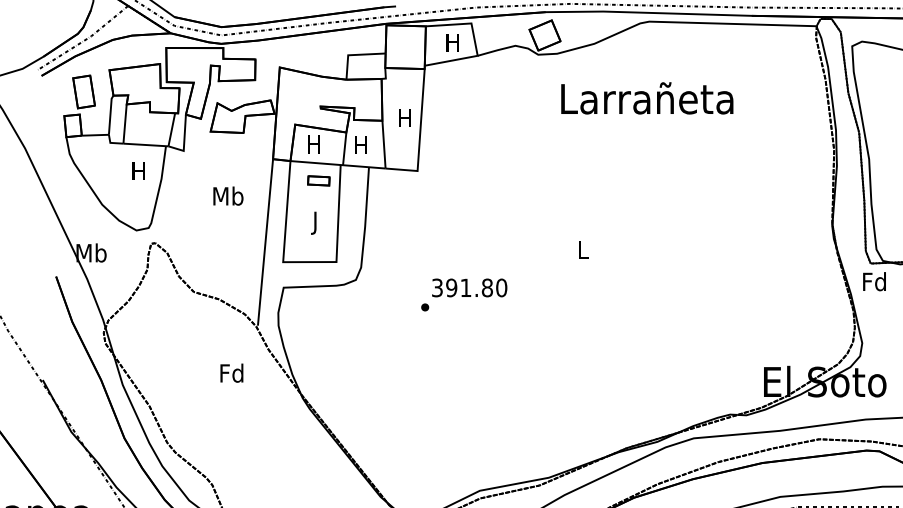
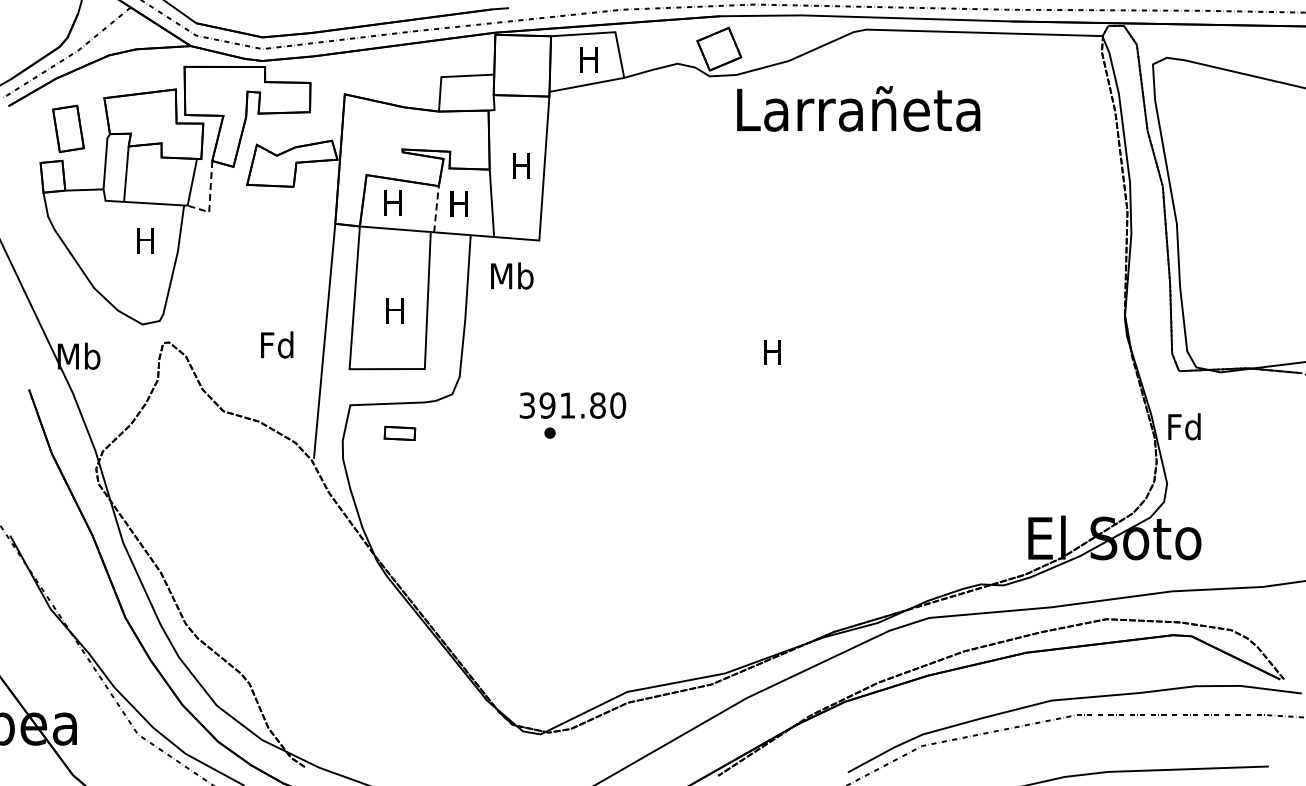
text: (647, 98) -> (858, 108), moved
line: (184, 141) -> (210, 198), solid -> dashed
line: (344, 148) -> (436, 208), solid -> dashed
part: (318, 180) -> (399, 432), moved
text: (228, 195) -> (512, 275), moved
text: (314, 223) -> (394, 314), J -> H
text: (582, 250) -> (772, 352), L -> H
text: (874, 281) -> (1184, 426), moved
text: (469, 287) -> (572, 405), moved
text: (232, 372) -> (277, 344), moved

